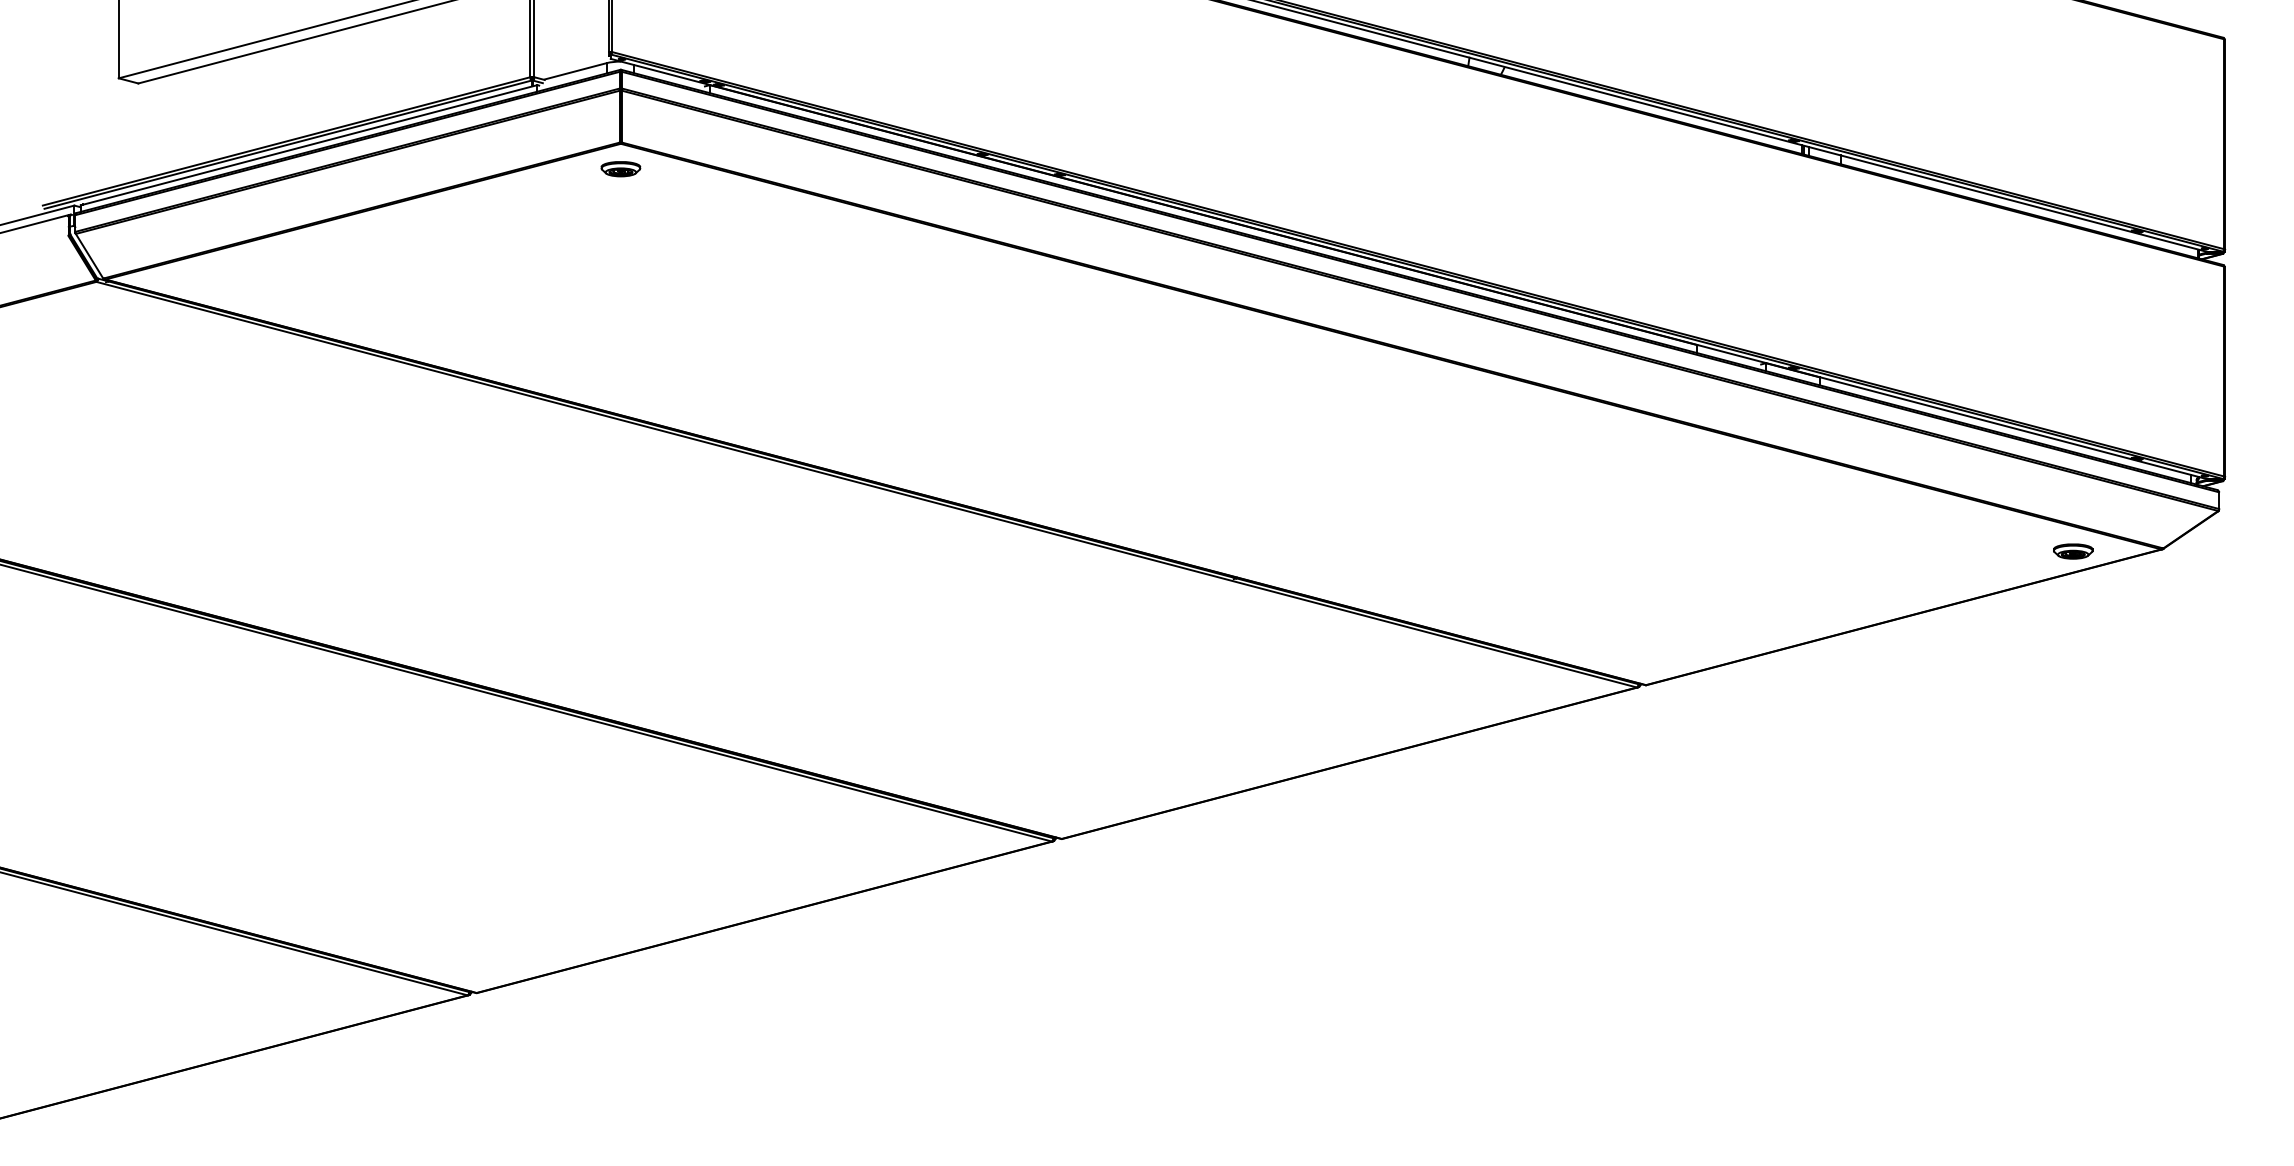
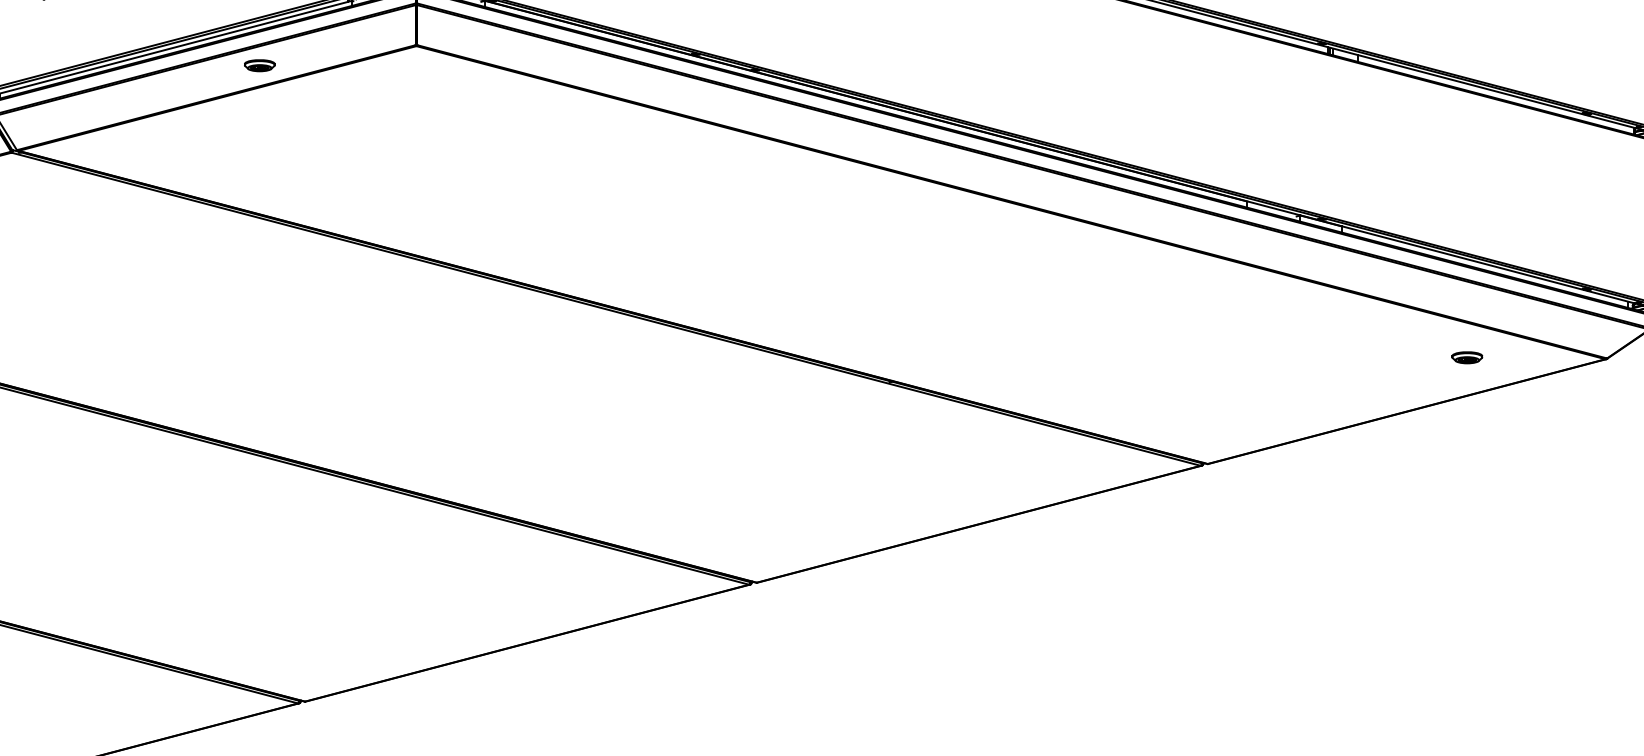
part: (620, 169) -> (259, 65), moved
part: (2073, 551) -> (1467, 357), moved

